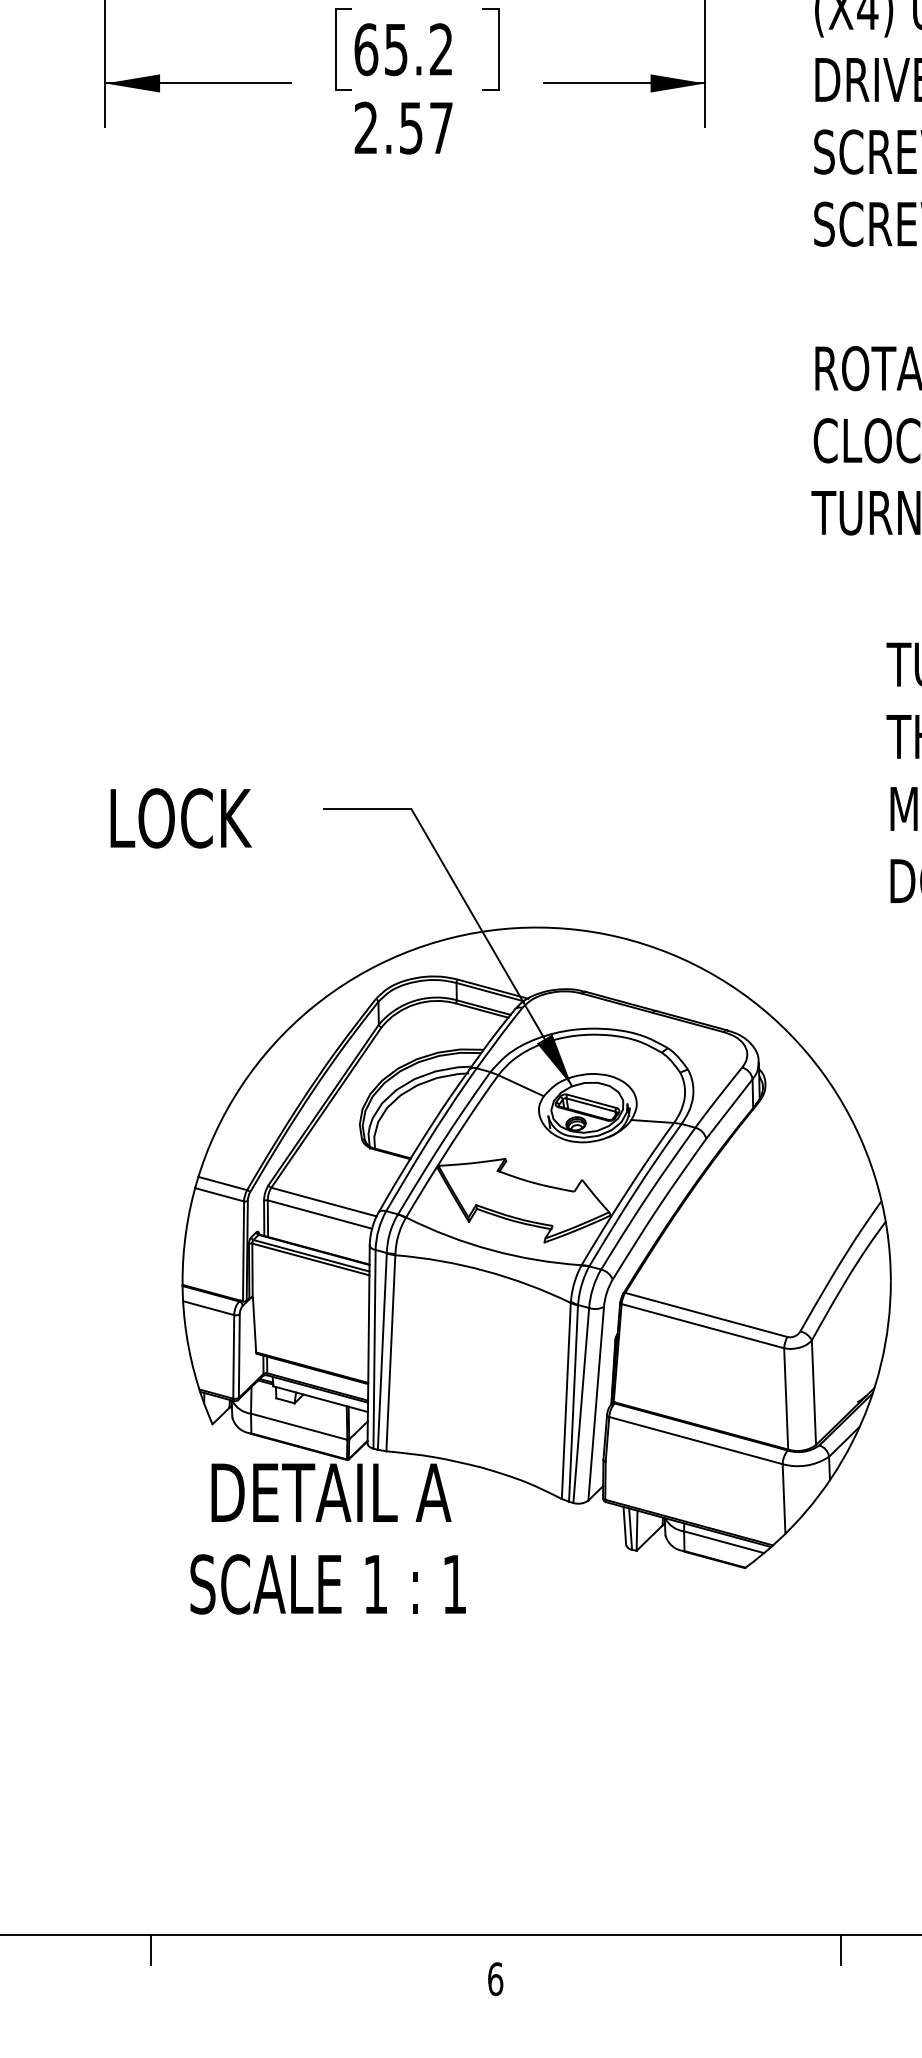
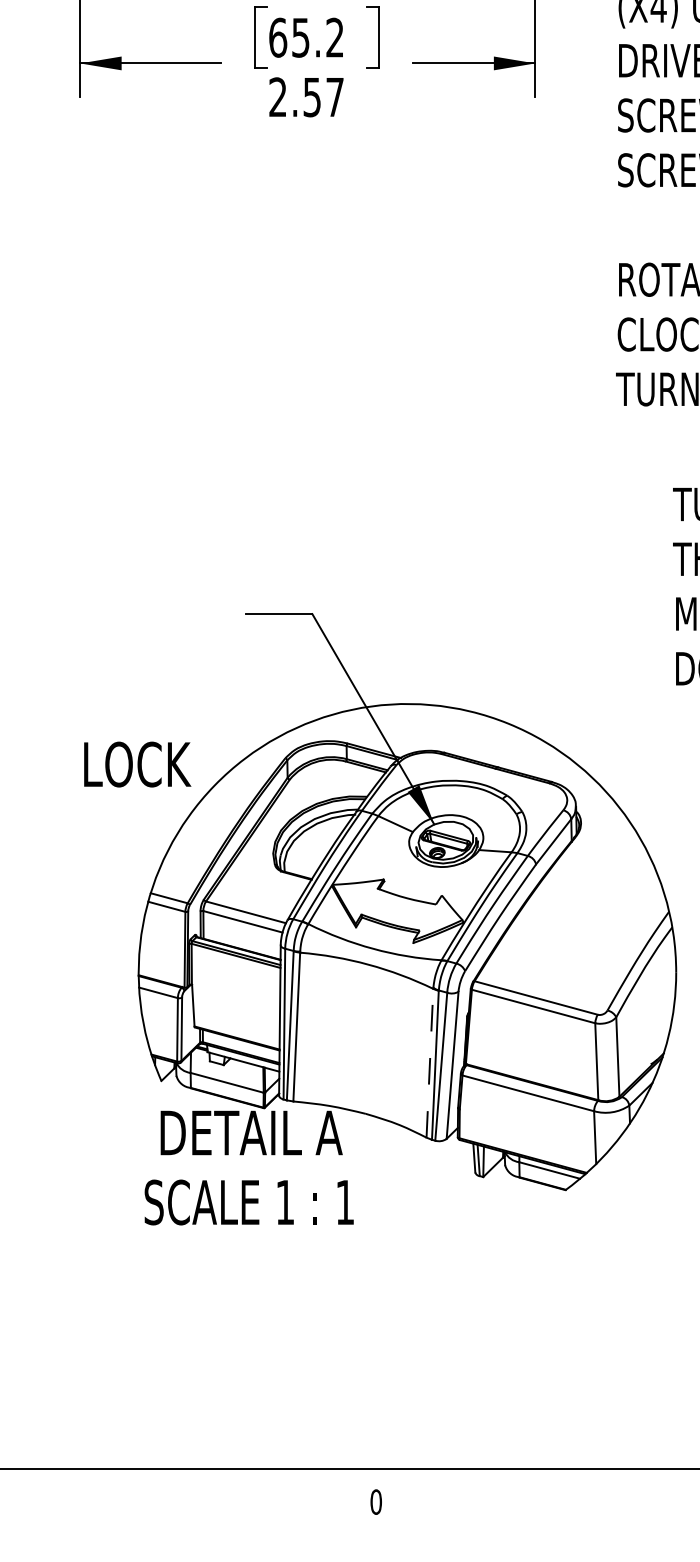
text: (180, 818) -> (137, 764), moved
line: (566, 1401) -> (430, 1063), solid -> dashed
line: (151, 1950) -> (115, 1480), removed
line: (840, 1950) -> (638, 1480), removed
text: (495, 1978) -> (376, 1501), 6 -> 0

